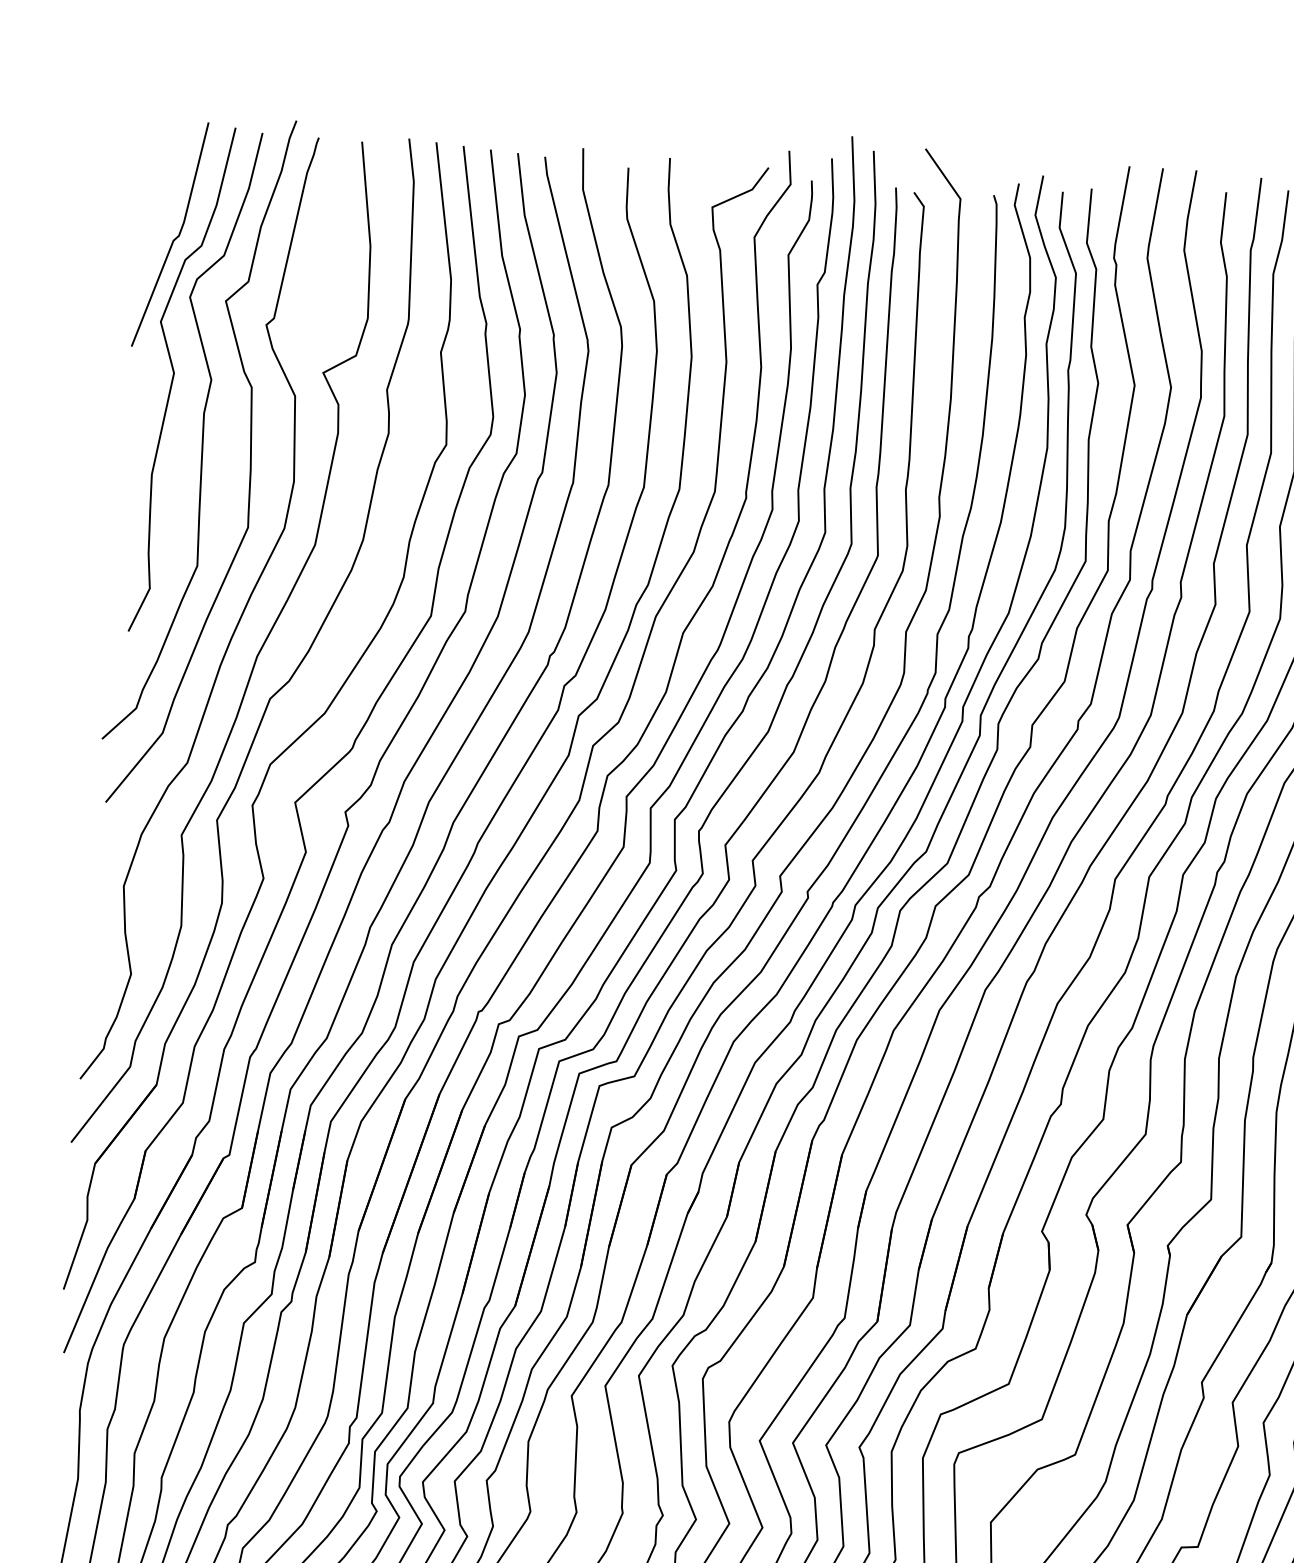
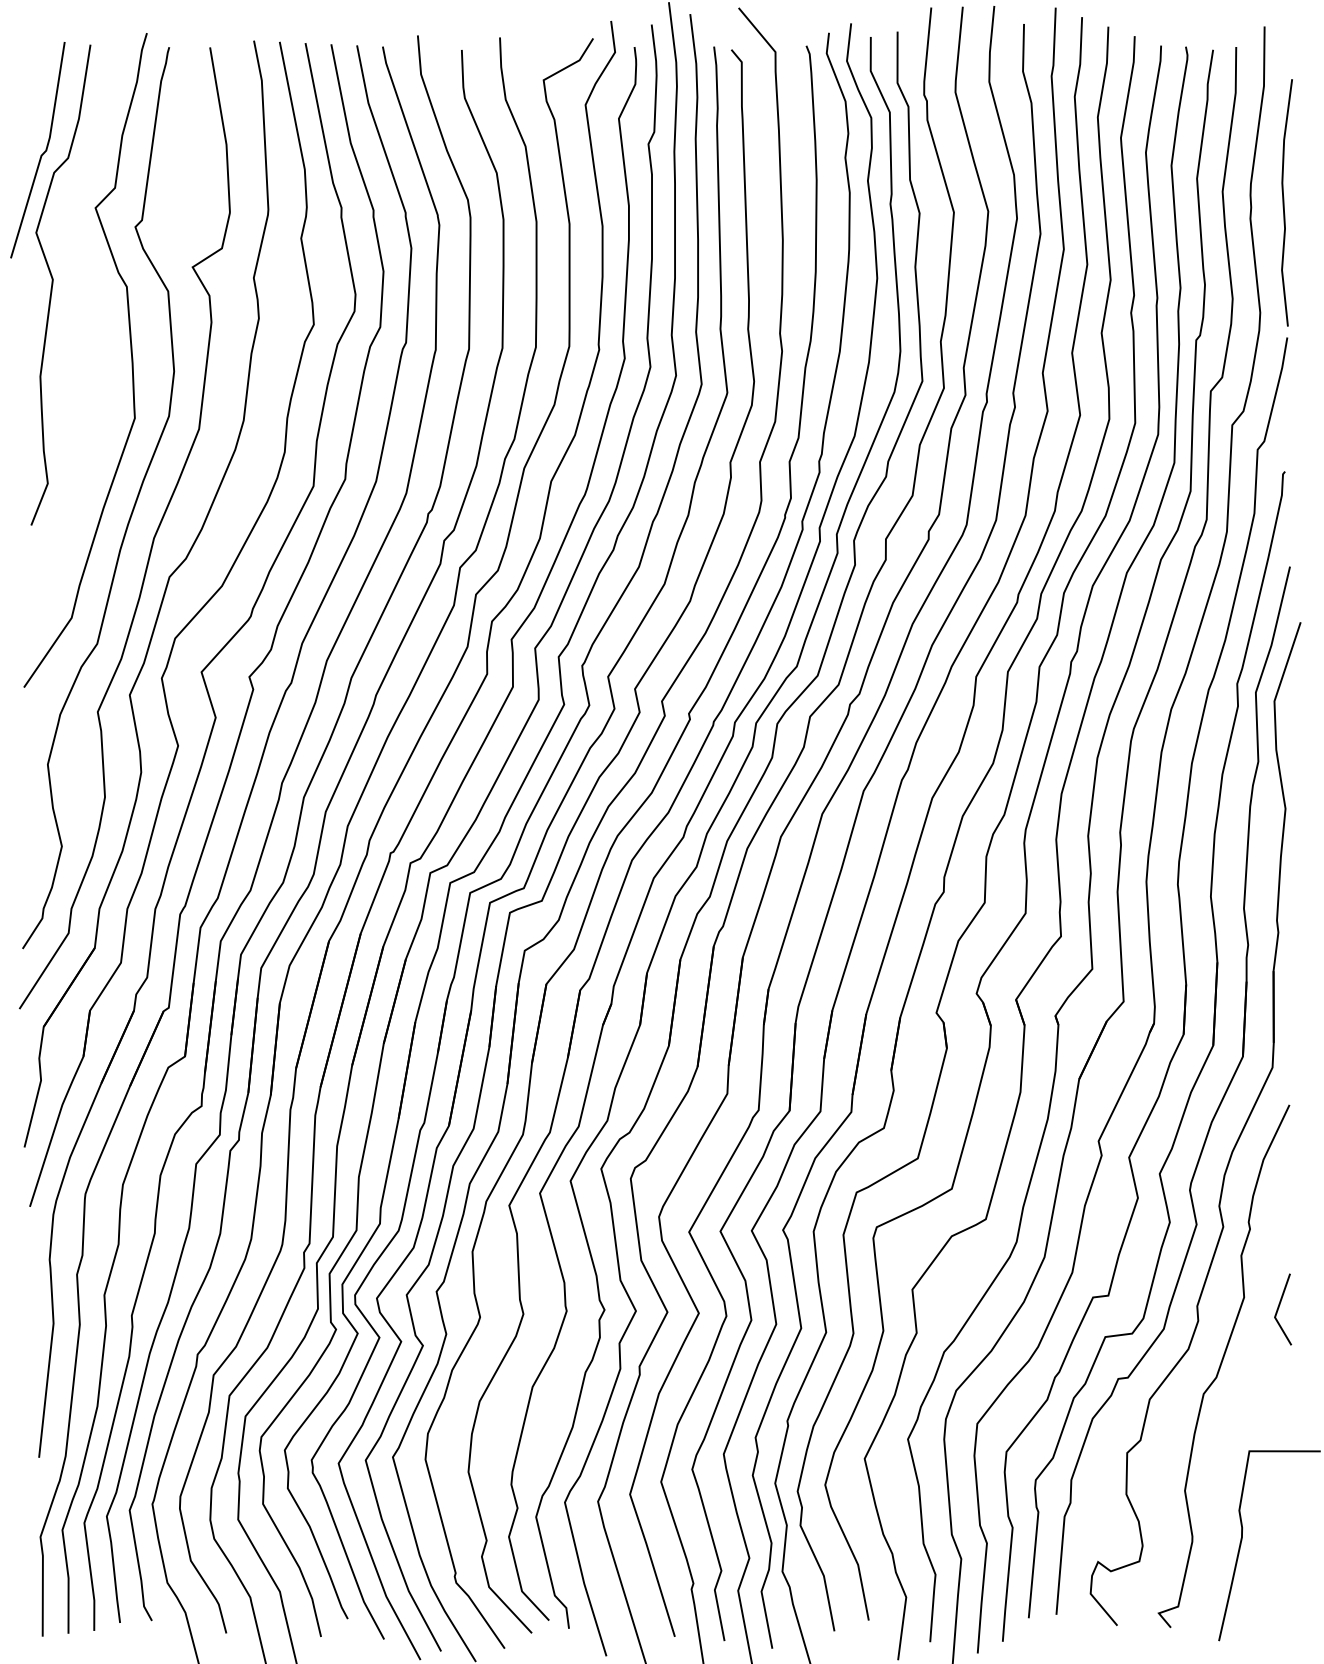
curve: (202, 437) -> (84, 337), removed

